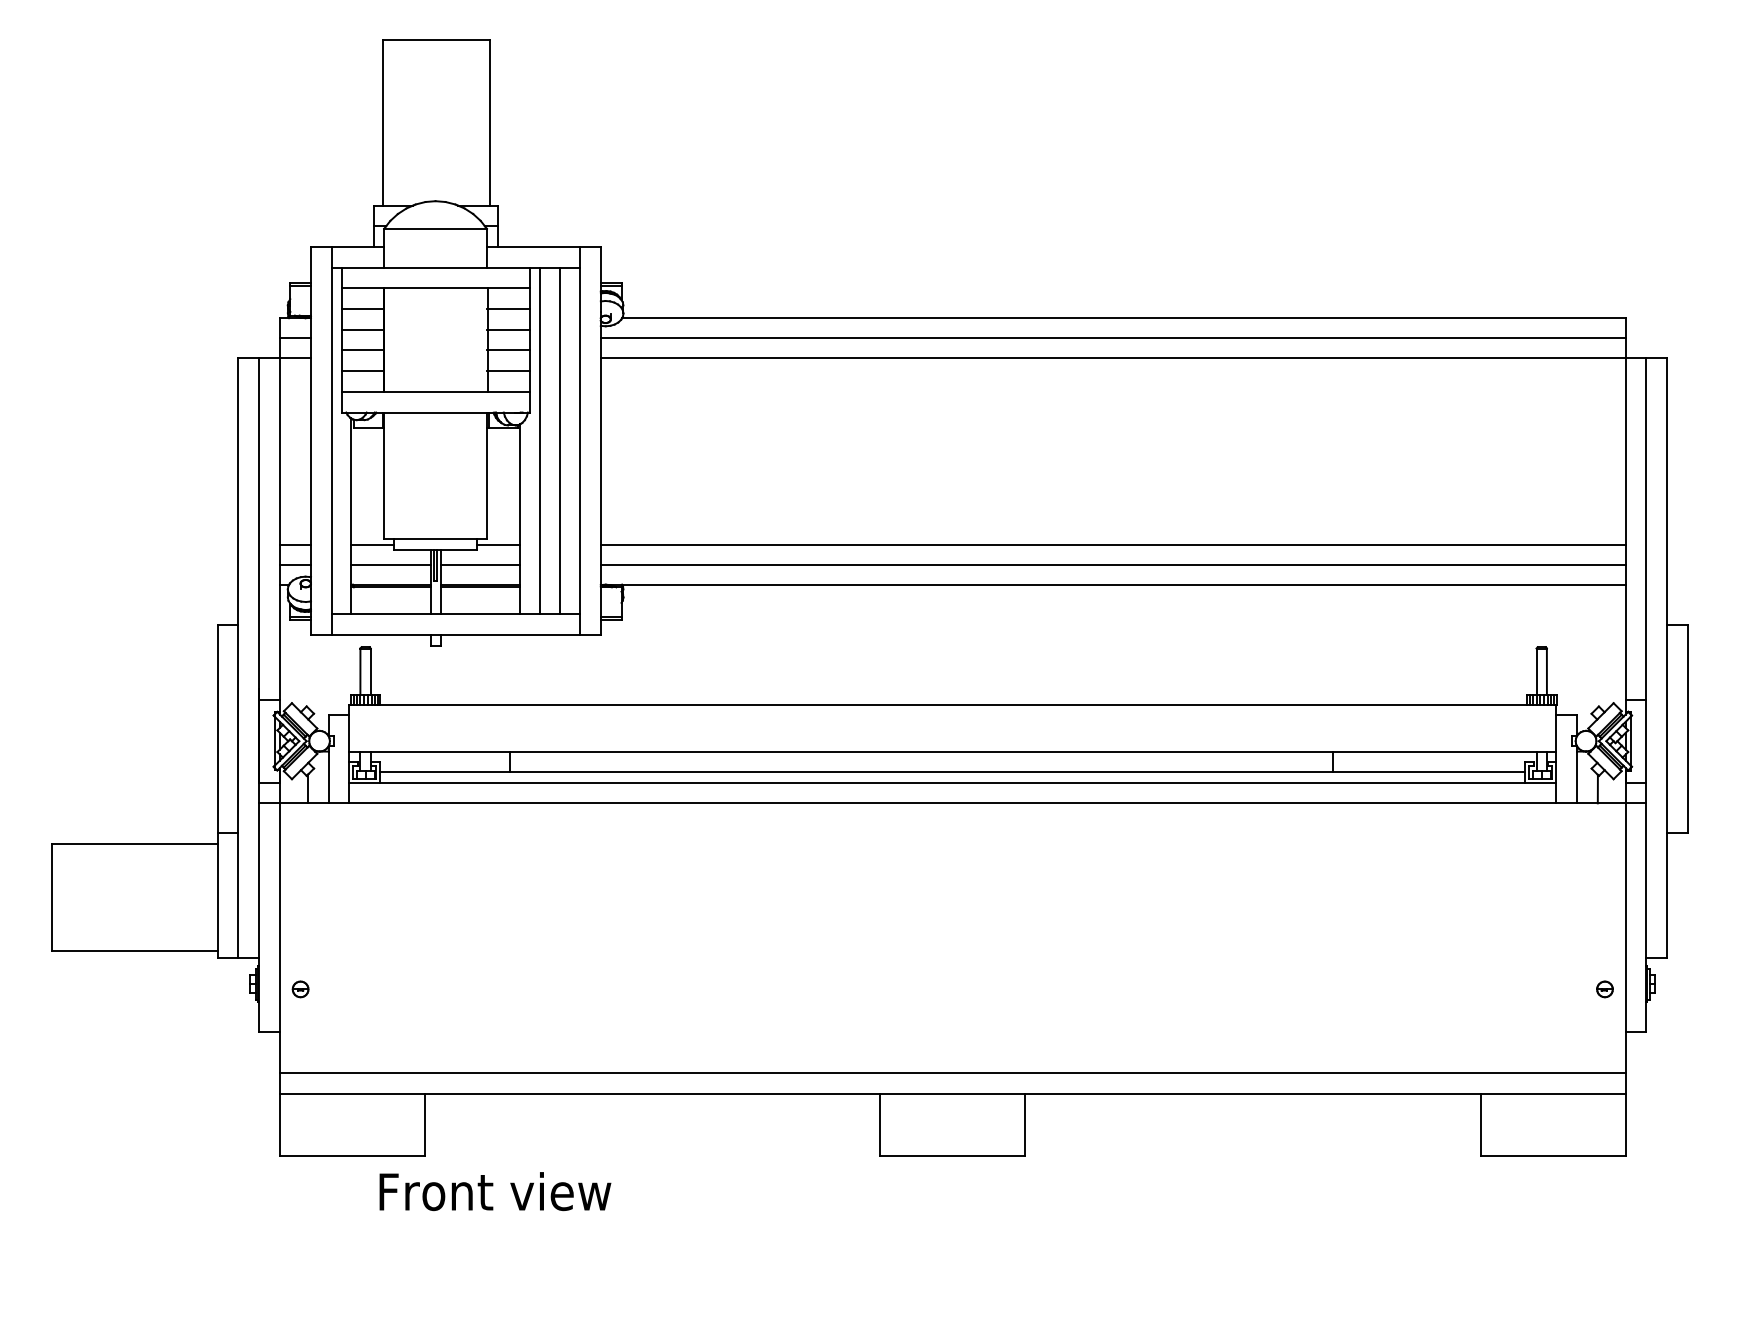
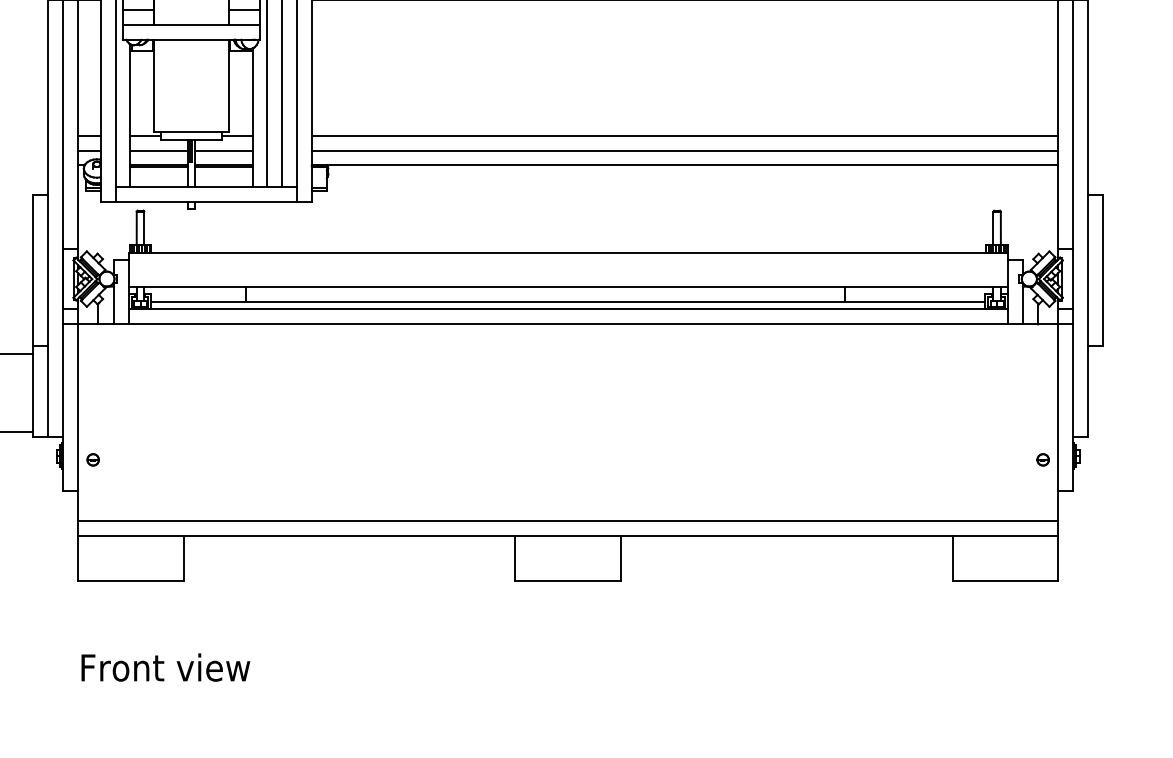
text: (495, 1191) -> (165, 667), moved

